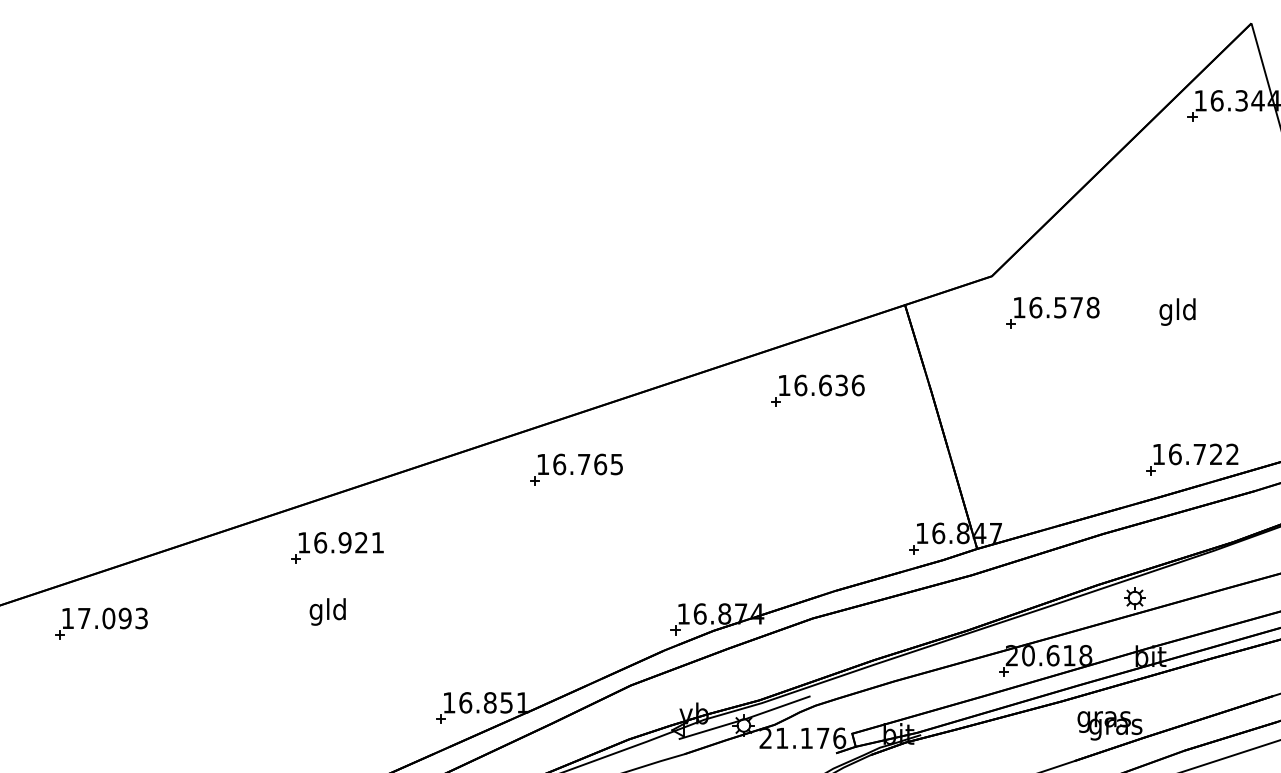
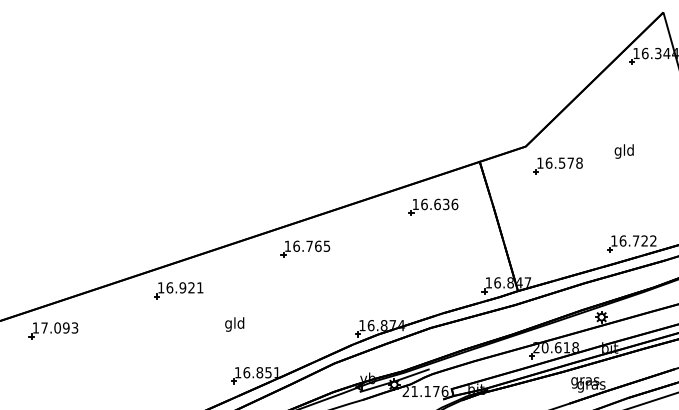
text: (1176, 311) -> (623, 151), moved
text: (327, 611) -> (234, 324), moved

